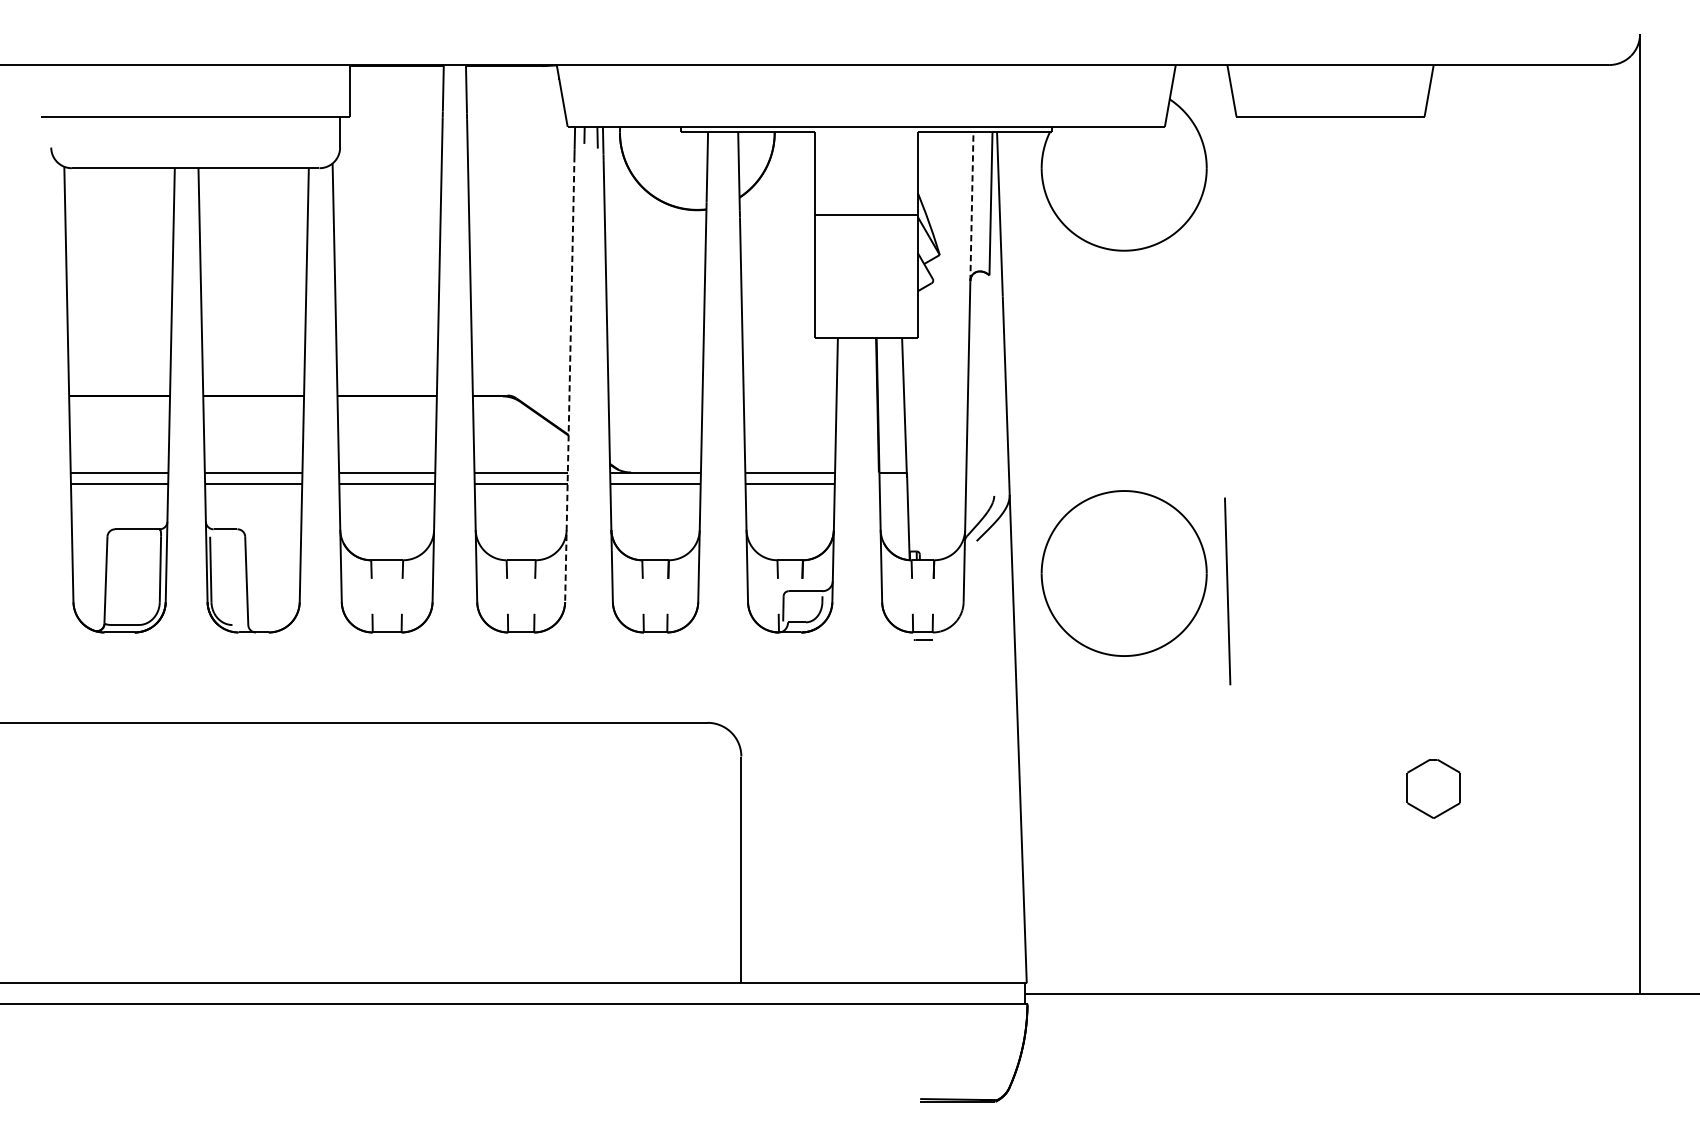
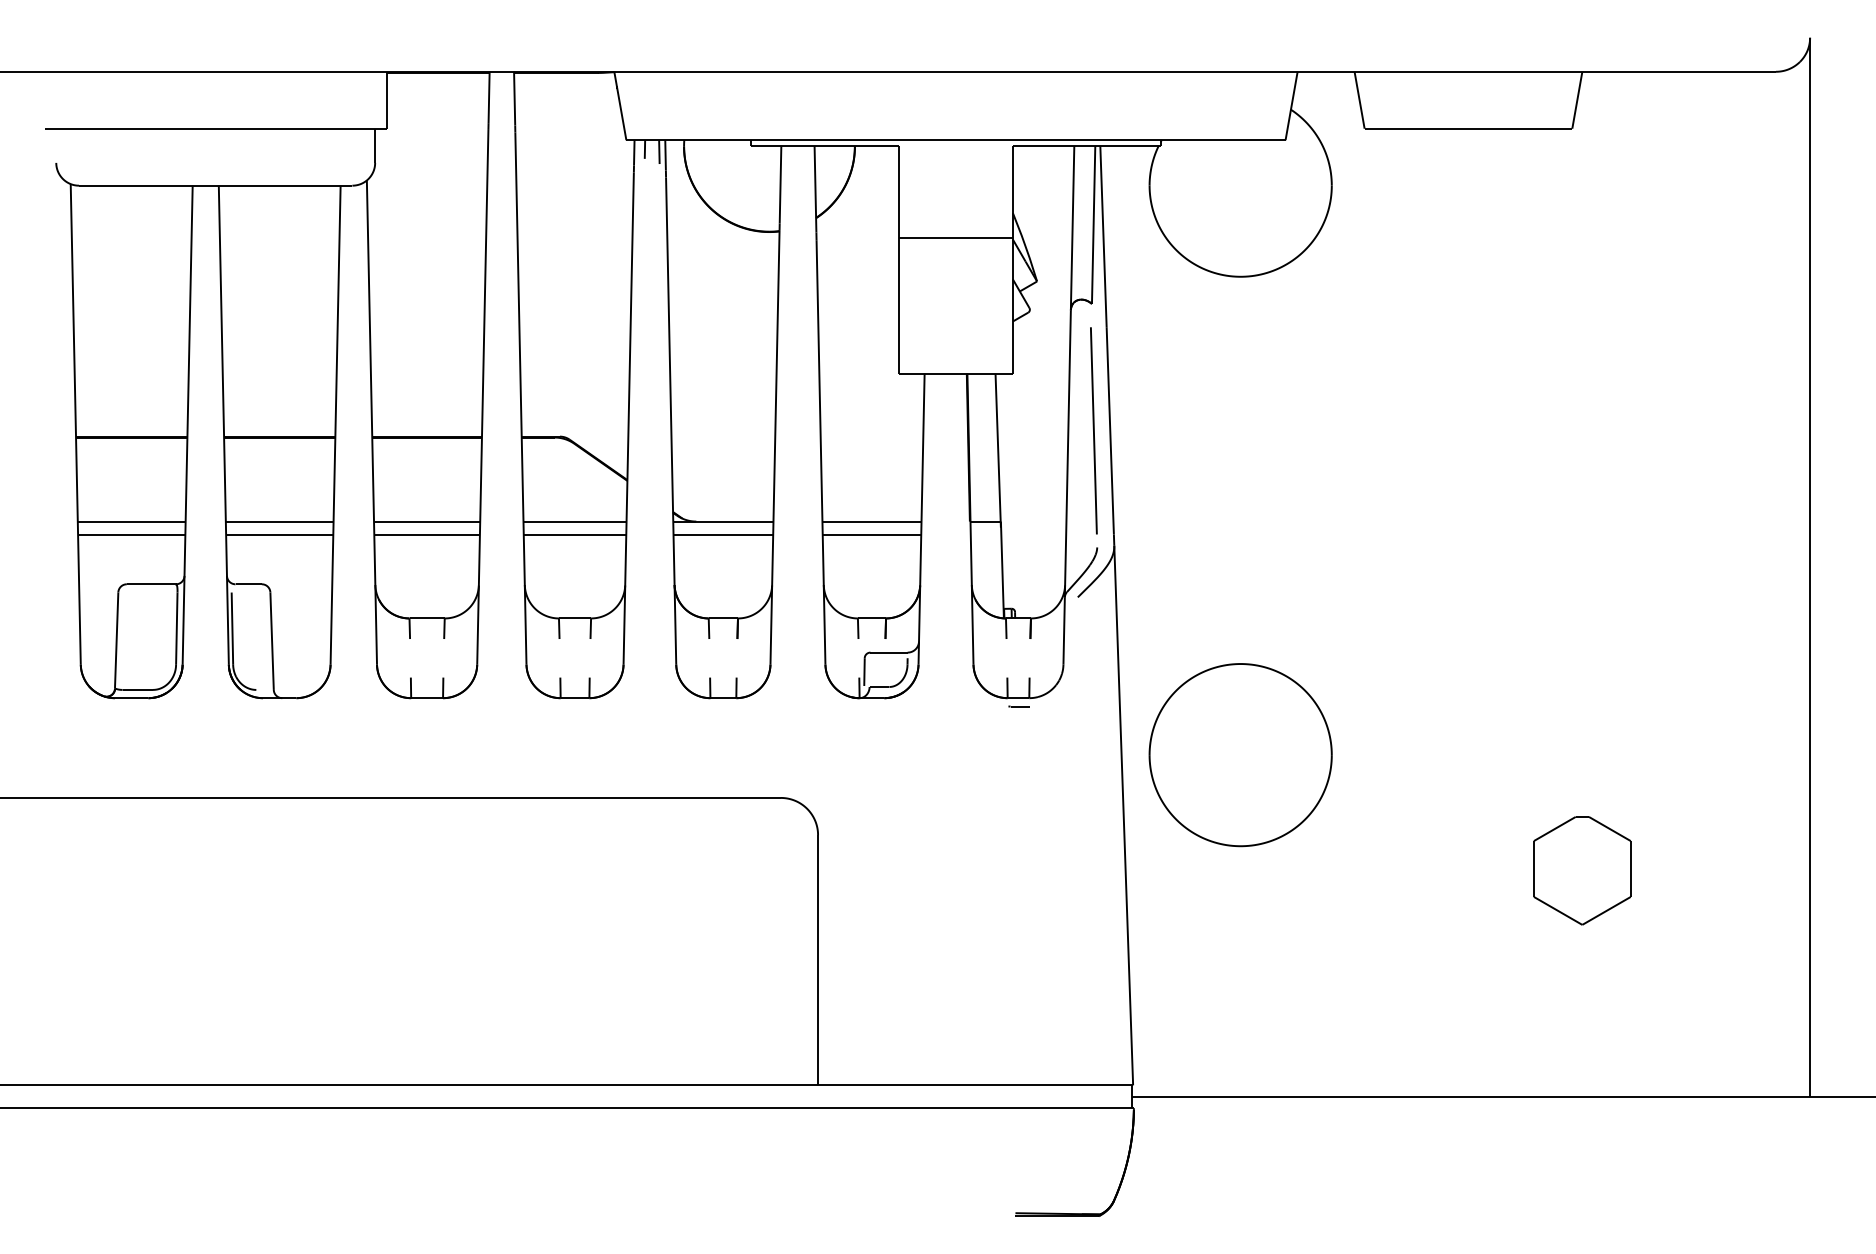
line: (971, 206) -> (1072, 227), dashed -> solid
line: (569, 380) -> (628, 419), dashed -> solid
part: (1124, 573) -> (1240, 755), moved
line: (1227, 591) -> (1093, 430), moved
part: (1433, 788) -> (1582, 870), size x1.67

